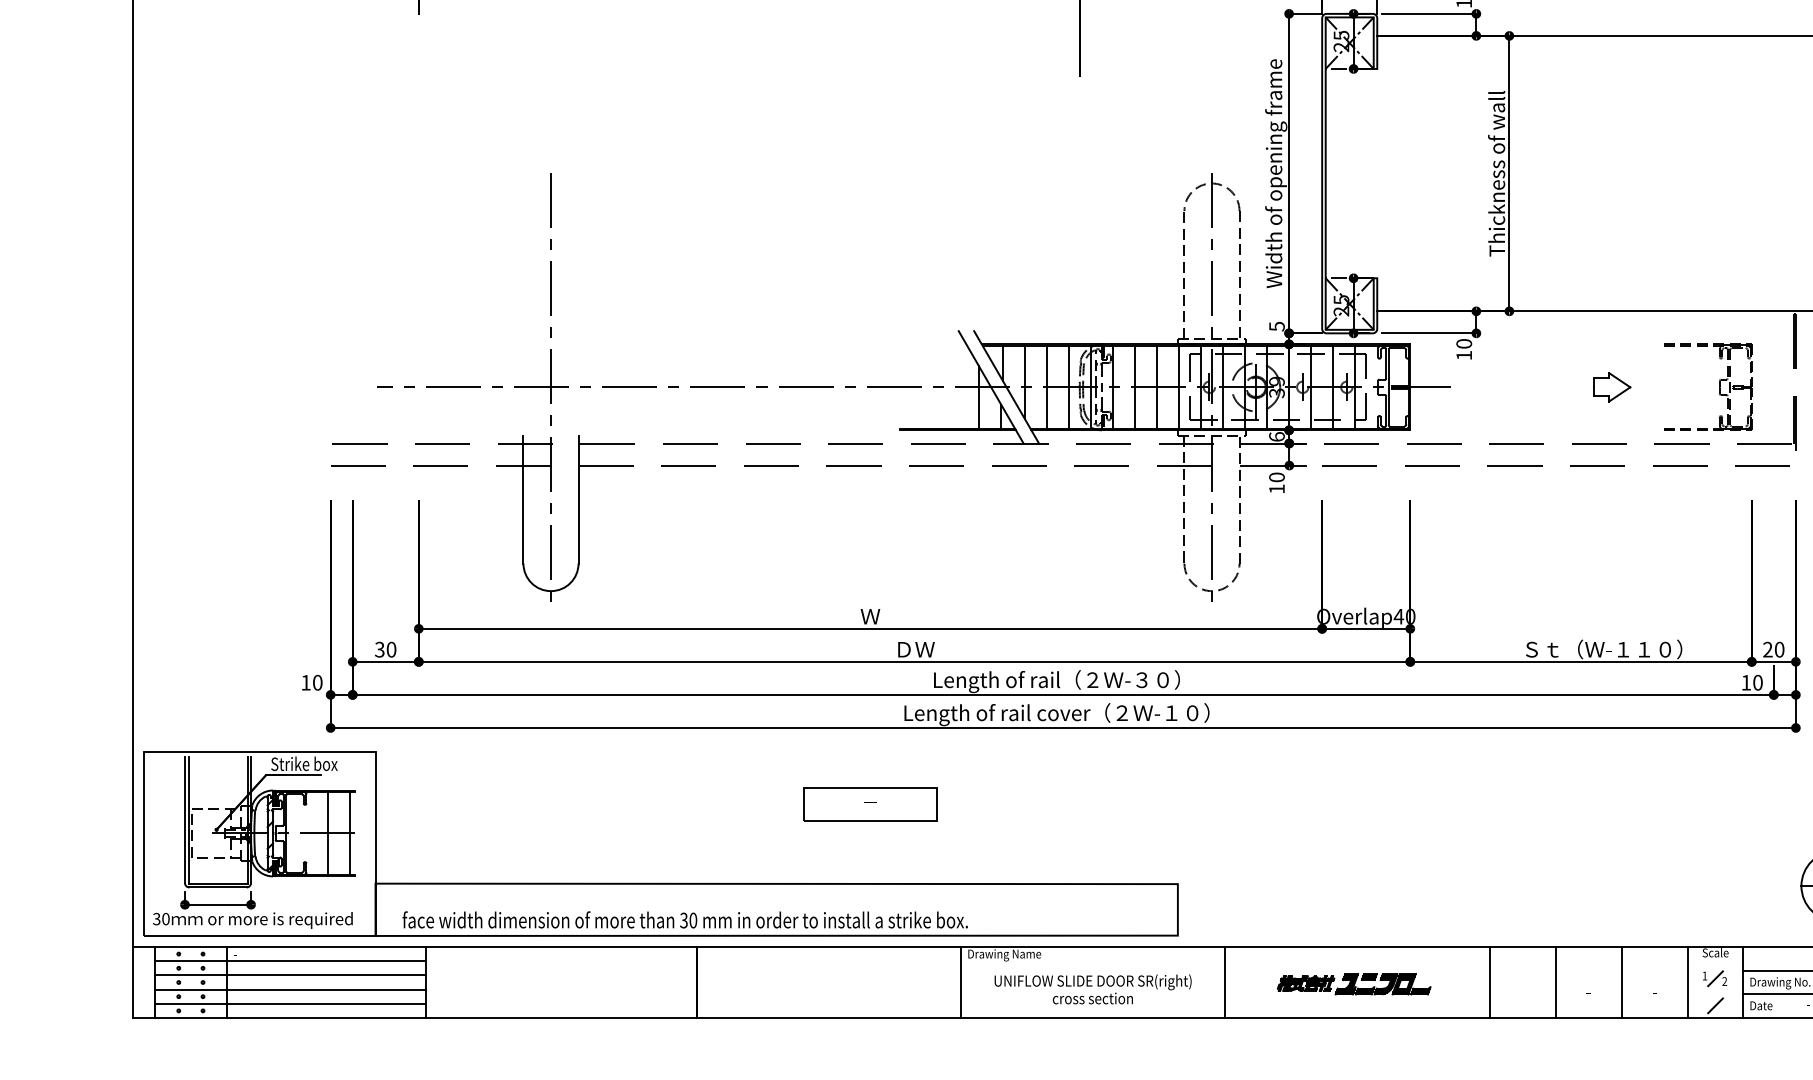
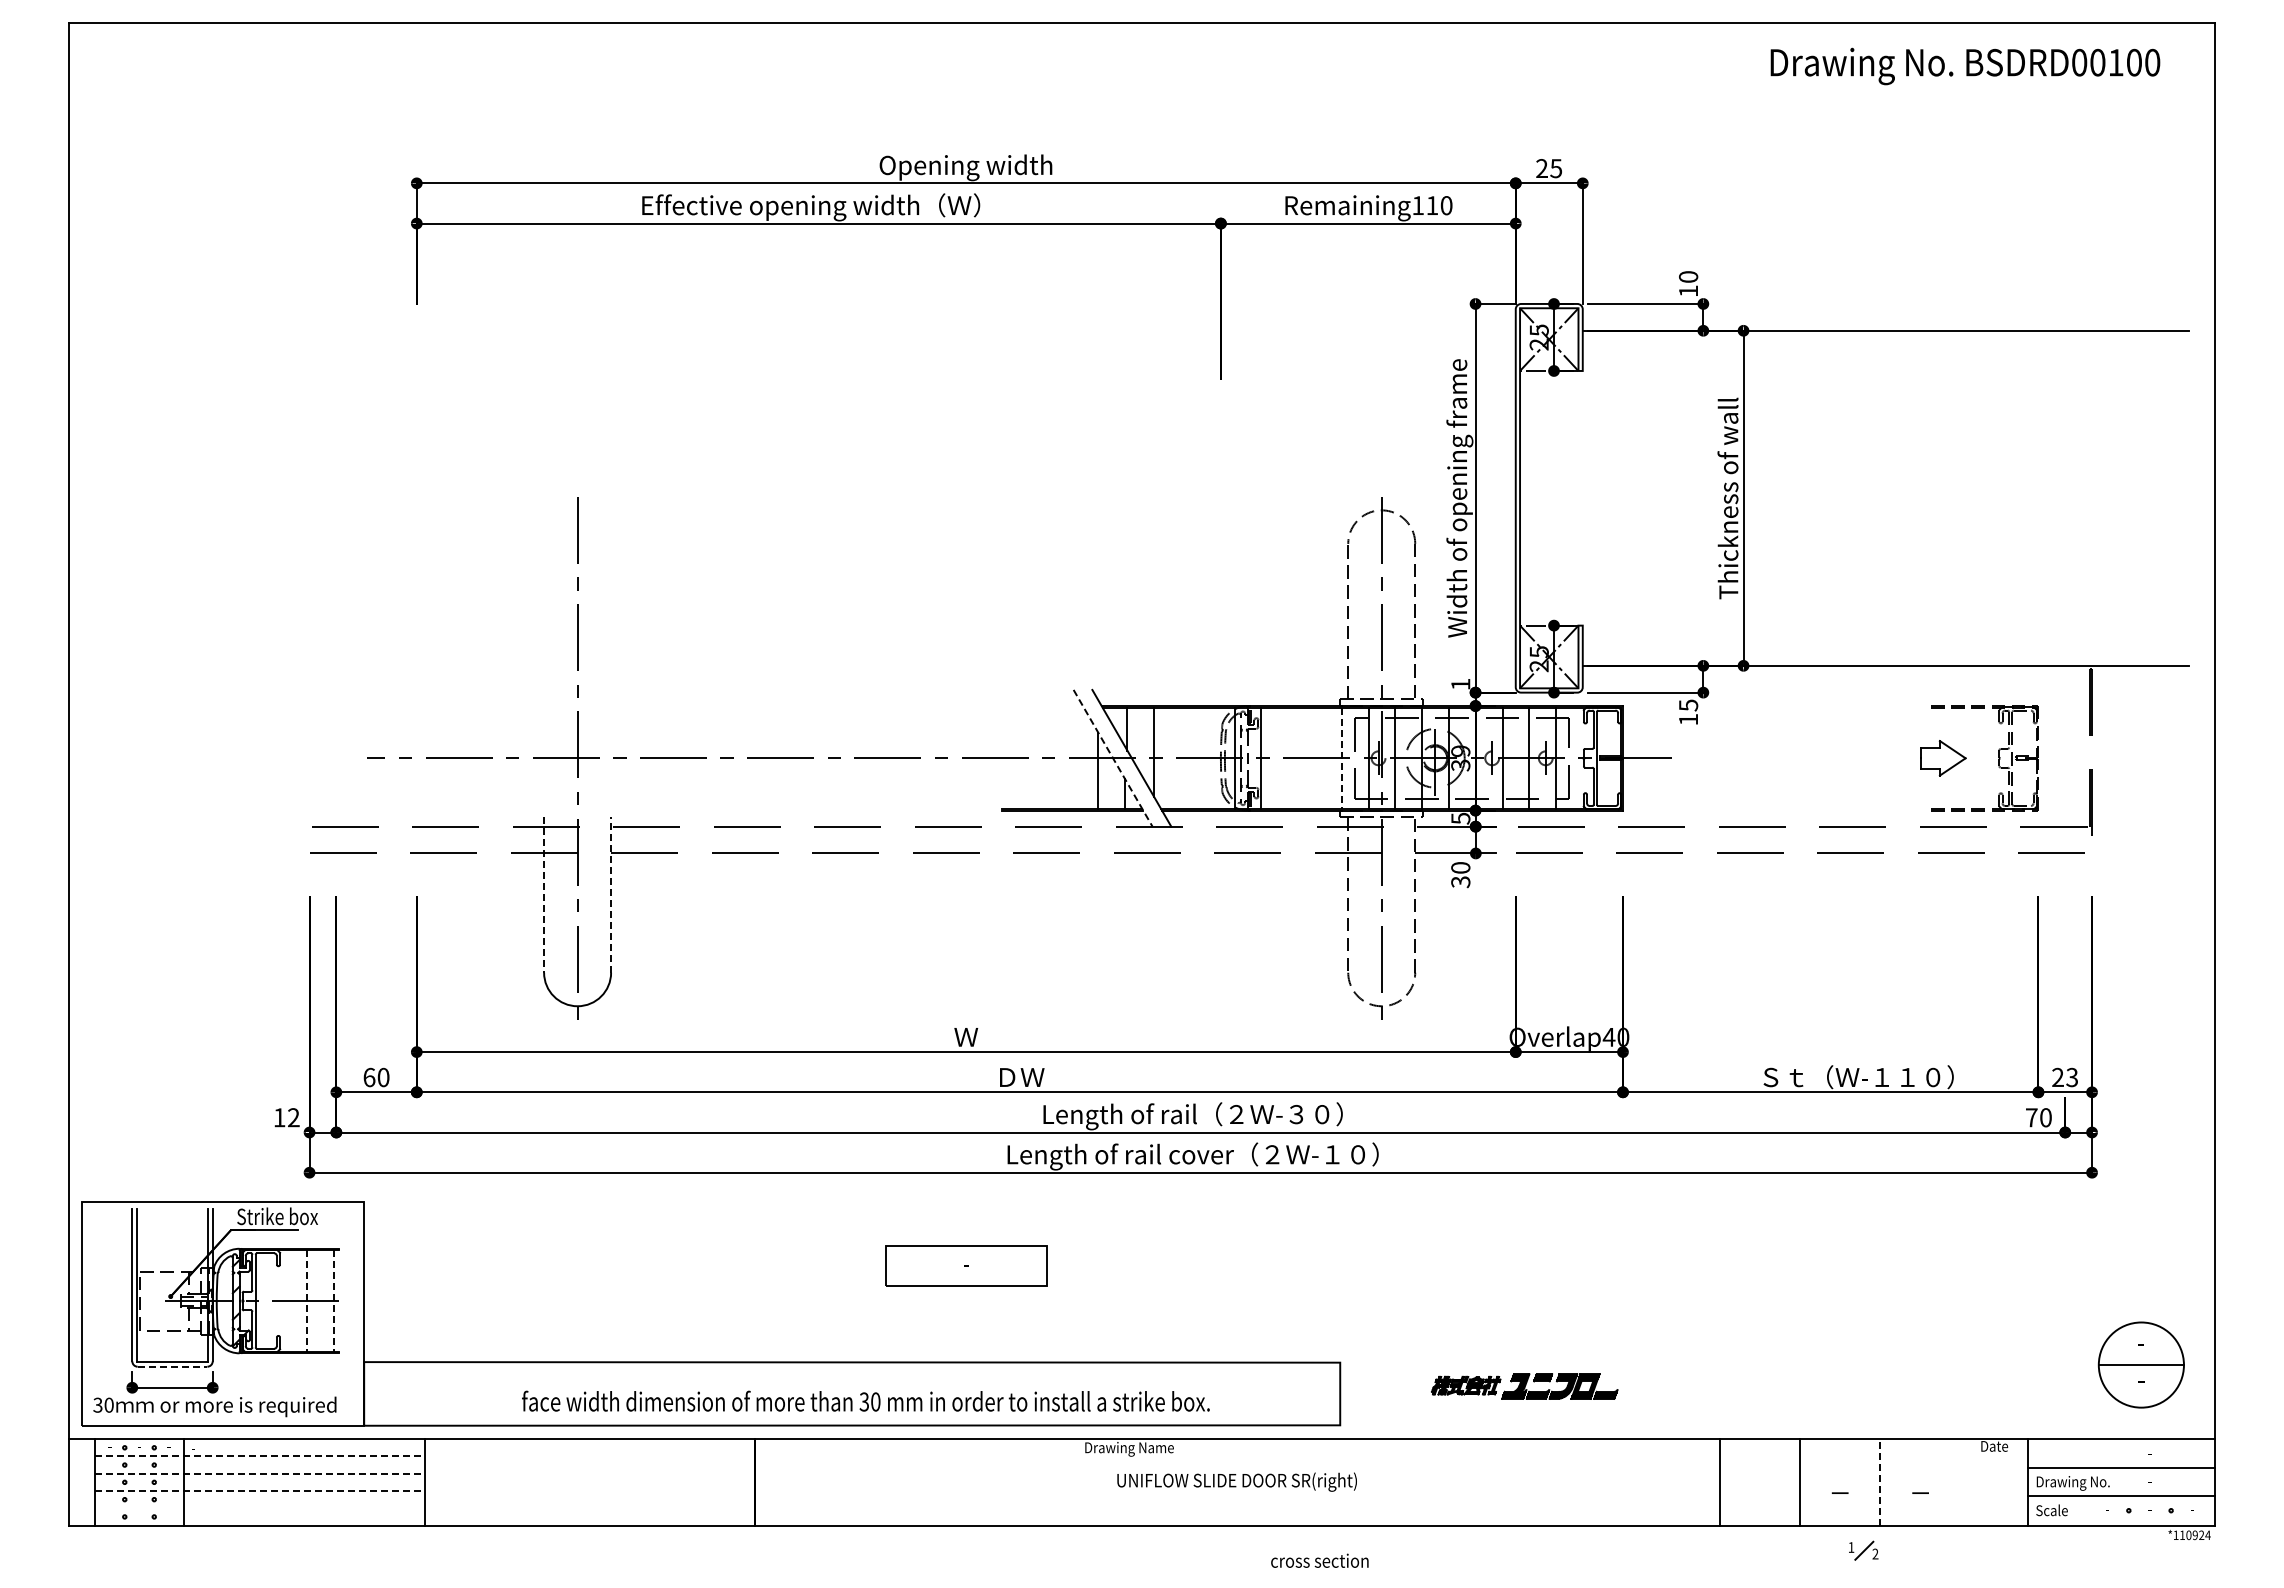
text: (1276, 326) -> (1460, 684), 5 -> 1
text: (1464, 343) -> (1688, 705), 10 -> 15
line: (1047, 386) -> (1181, 757), removed
line: (1068, 386) -> (1207, 757), removed
line: (1135, 386) -> (1288, 757), removed
line: (1157, 386) -> (1315, 757), removed
line: (991, 387) -> (1113, 758), solid -> dashed
line: (1178, 387) -> (1341, 758), solid -> dashed
part: (1612, 387) -> (1943, 758), moved
text: (1276, 436) -> (1460, 818), 6 -> 5
text: (1276, 489) -> (1460, 882), 10 -> 30
line: (523, 500) -> (544, 895), solid -> dashed
line: (578, 500) -> (611, 895), solid -> dashed
text: (379, 649) -> (369, 1077), 30 -> 60
text: (1779, 649) -> (2072, 1077), 20 -> 23
text: (317, 682) -> (293, 1117), 10 -> 12
text: (1746, 682) -> (2031, 1117), 10 -> 70
text: (870, 803) -> (966, 1264), － -> -
line: (328, 833) -> (306, 1301), solid -> dashed
line: (350, 833) -> (333, 1301), solid -> dashed
line: (218, 887) -> (172, 1366), solid -> dashed
text: (684, 919) -> (865, 1400), moved
text: (1715, 952) -> (1994, 1445), Scale -> Date
line: (290, 961) -> (260, 1456), solid -> dashed
line: (290, 975) -> (260, 1473), solid -> dashed
part: (1714, 978) -> (1863, 1550), moved
line: (1621, 981) -> (1880, 1481), solid -> dashed
line: (961, 982) -> (1076, 1482), removed
line: (1224, 982) -> (1397, 1482), removed
line: (1687, 982) -> (1960, 1482), removed
part: (1354, 984) -> (1524, 1386), moved
line: (290, 990) -> (260, 1491), solid -> dashed
text: (1588, 992) -> (1839, 1494), - -> －
text: (1654, 992) -> (1920, 1494), - -> －
text: (1092, 998) -> (1319, 1560), moved
line: (289, 1003) -> (259, 1508), removed
line: (1715, 1005) -> (1994, 1510), removed
text: (1762, 1005) -> (2051, 1510), Date -> Scale

